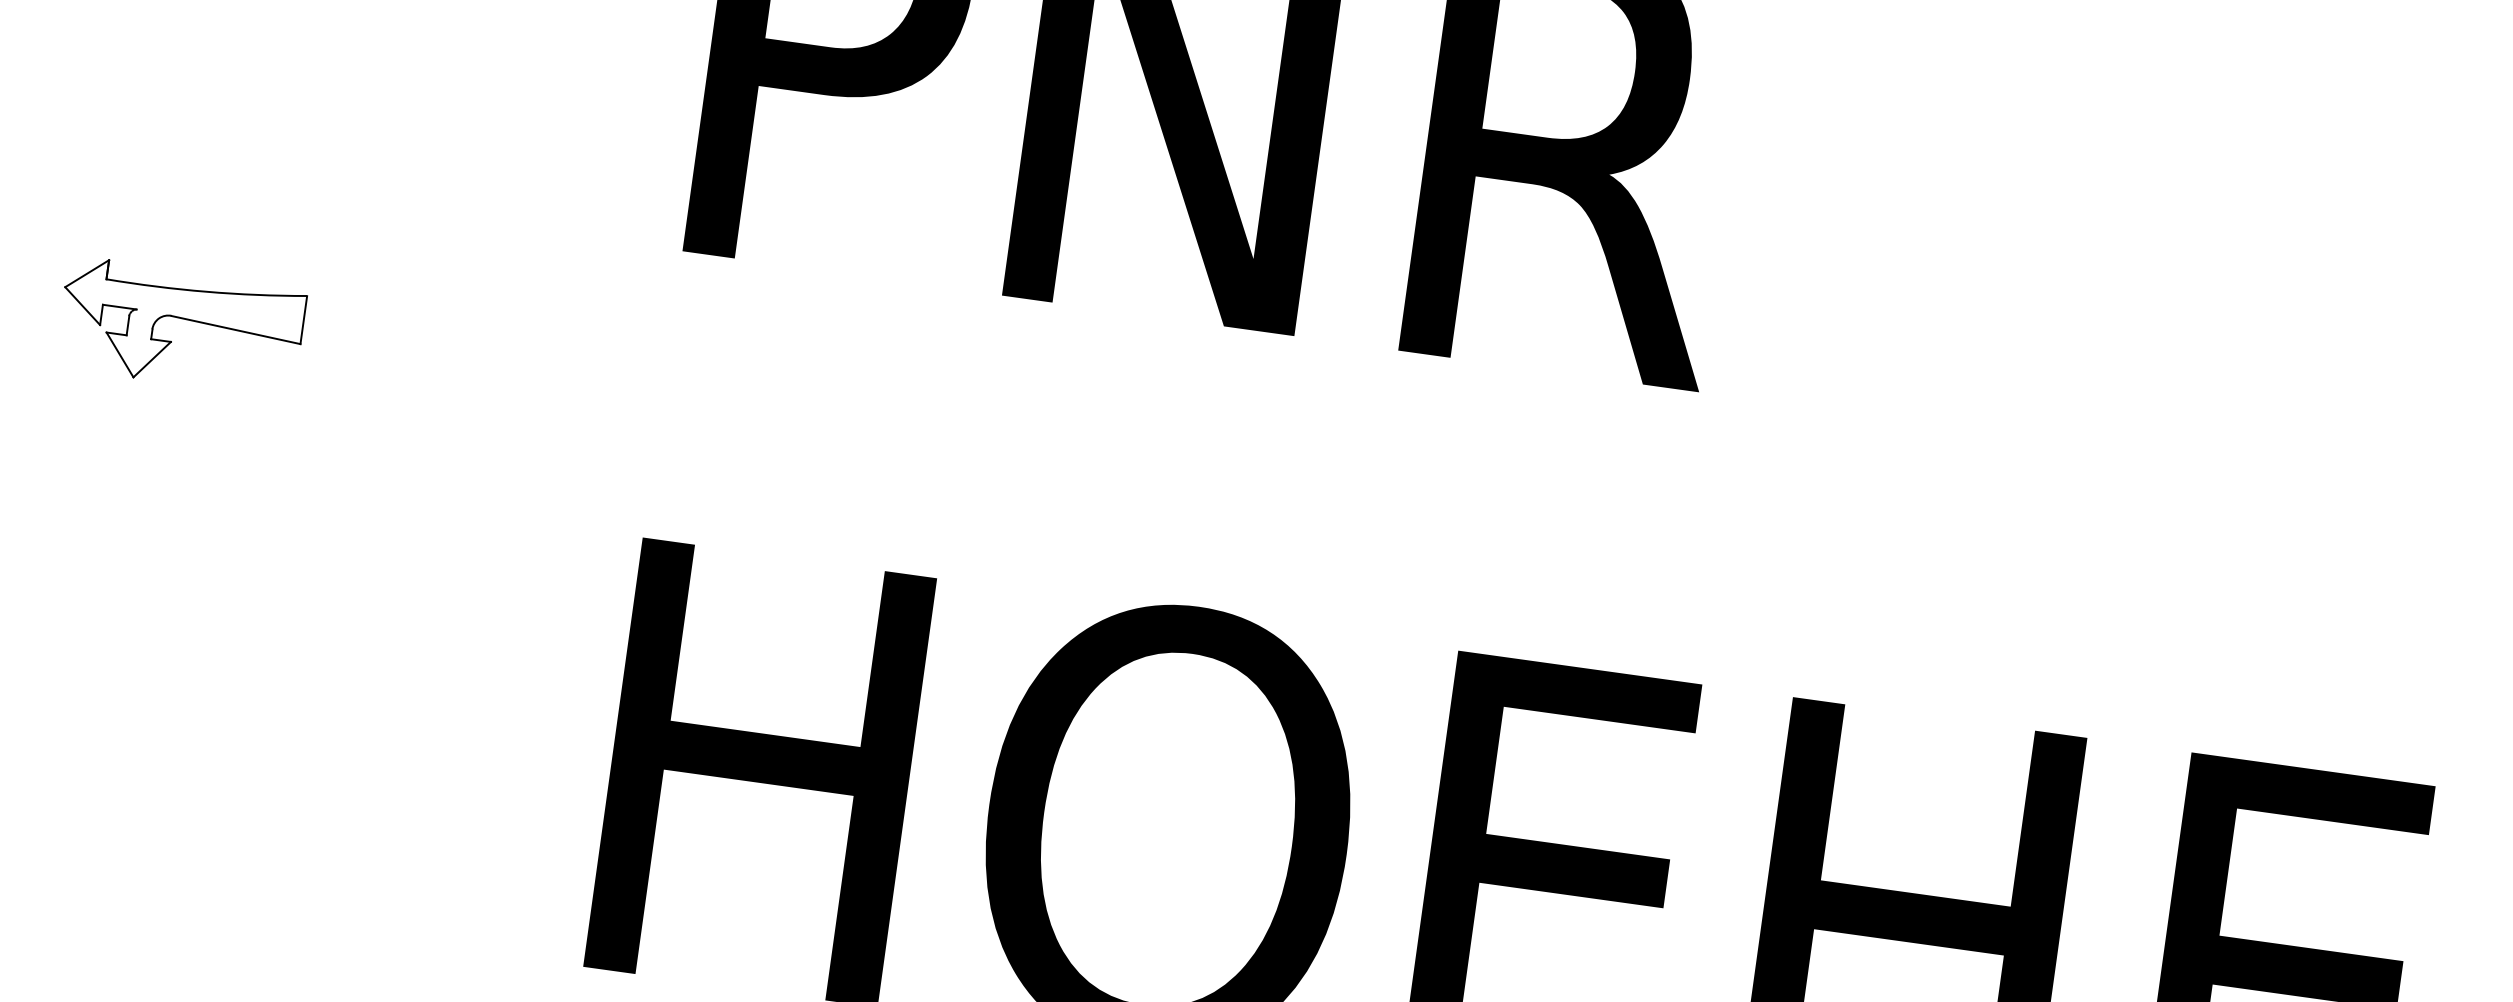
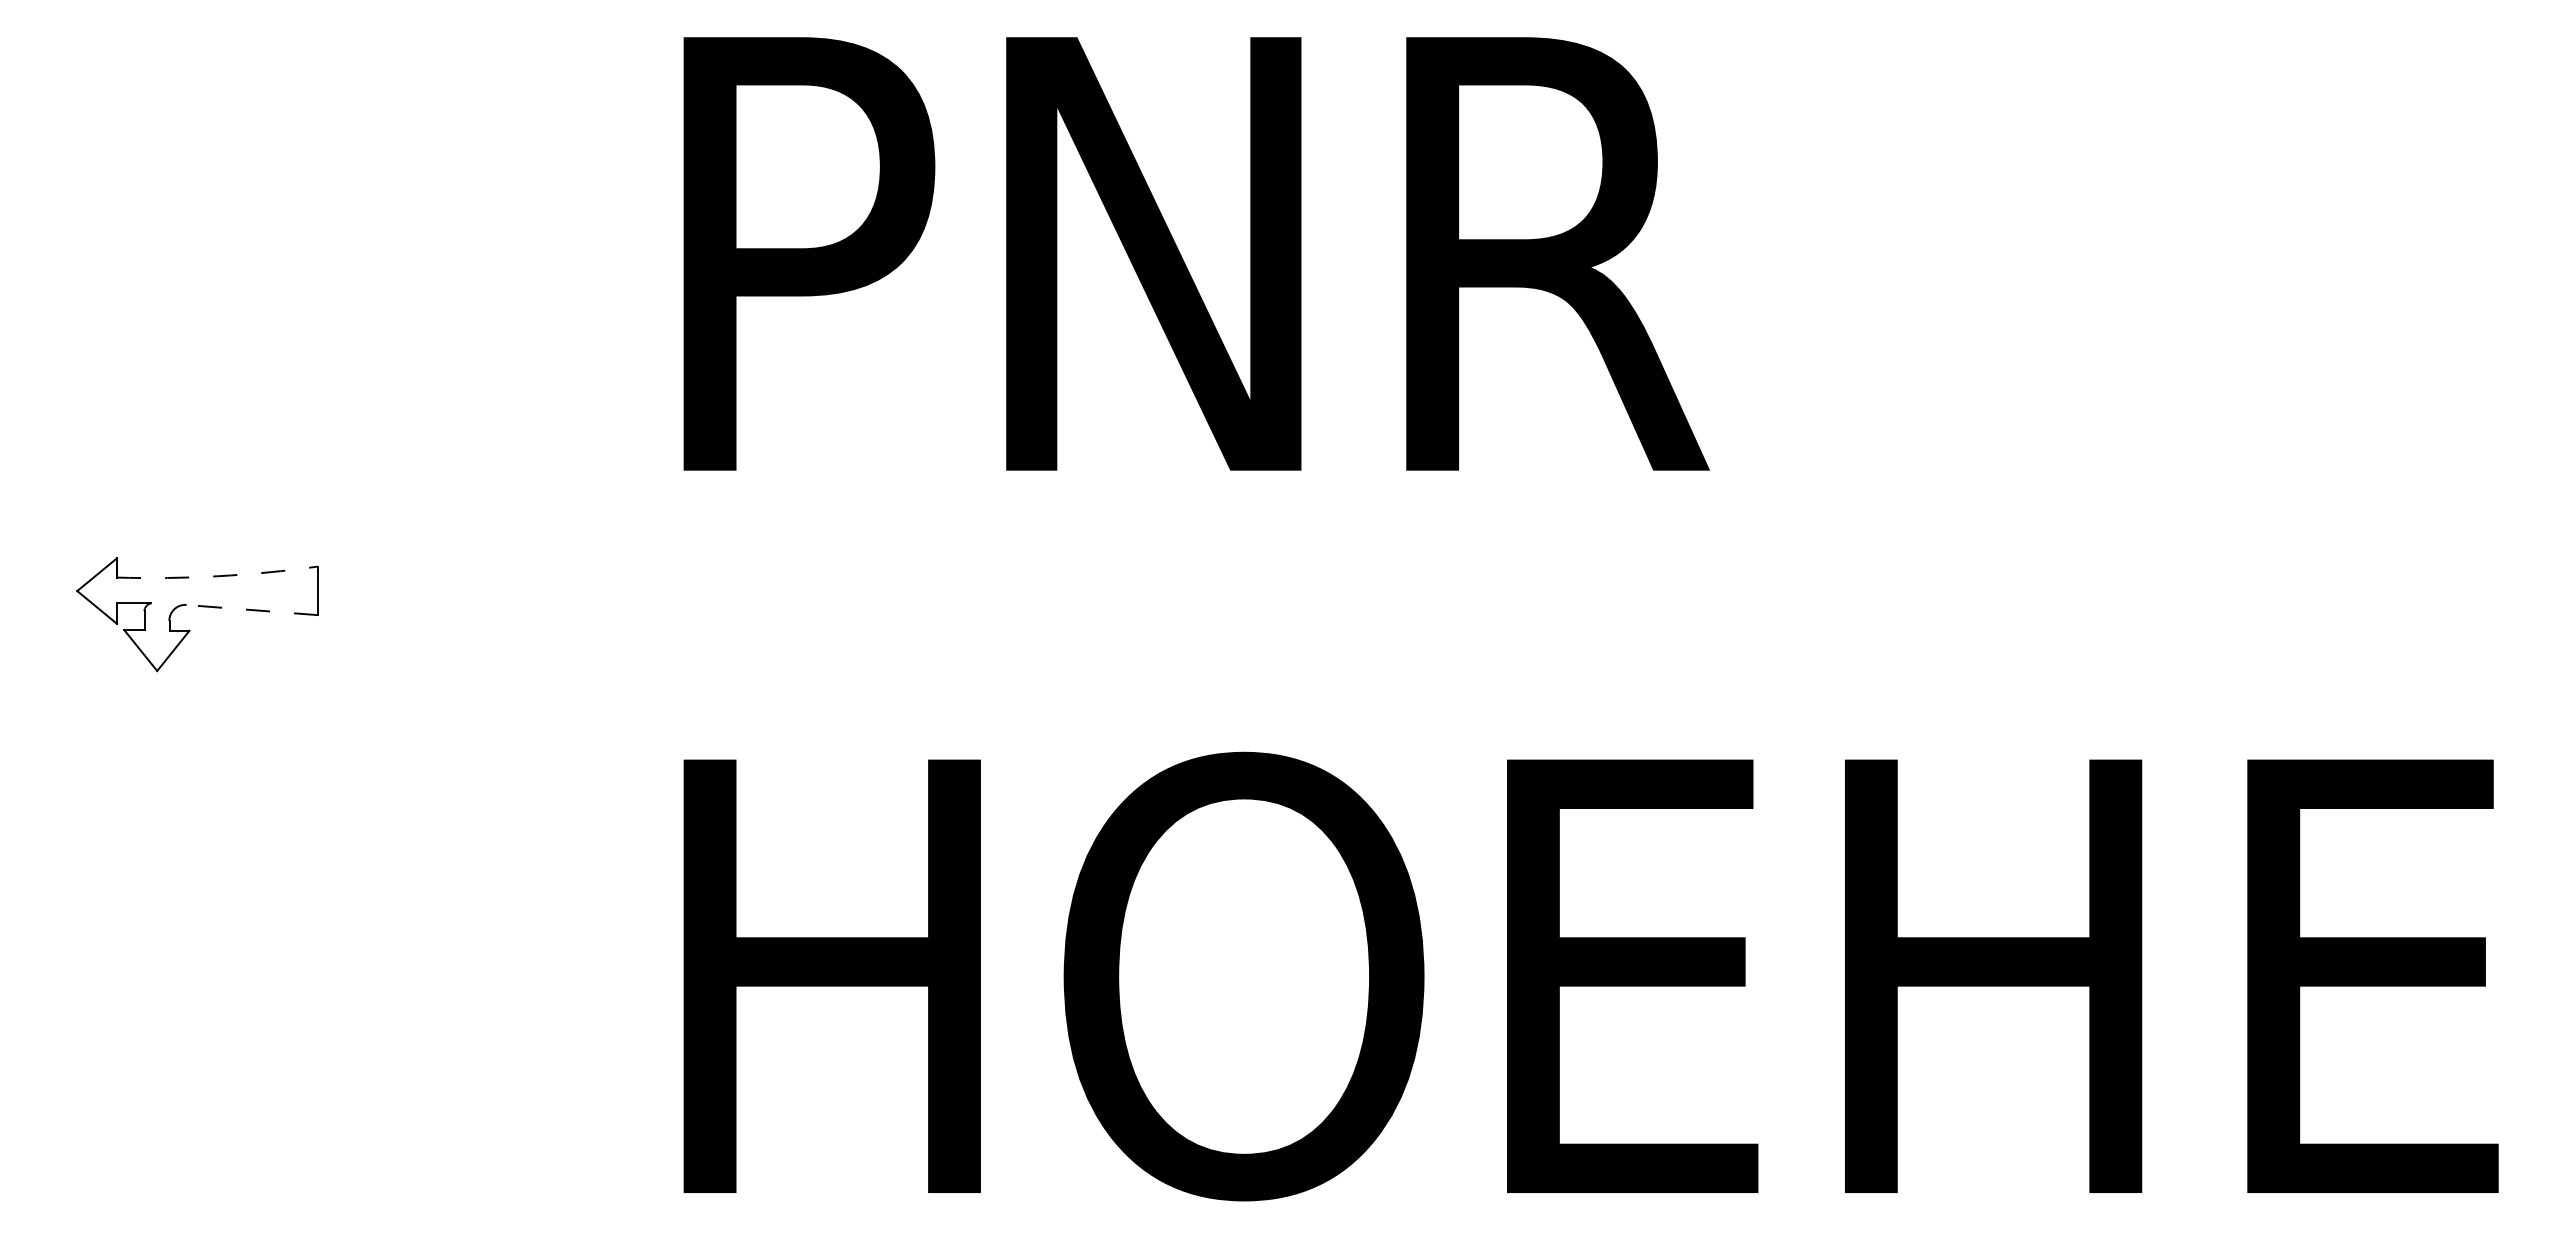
arc: (206, 292) -> (217, 576), solid -> dashed
line: (236, 330) -> (252, 610), solid -> dashed

